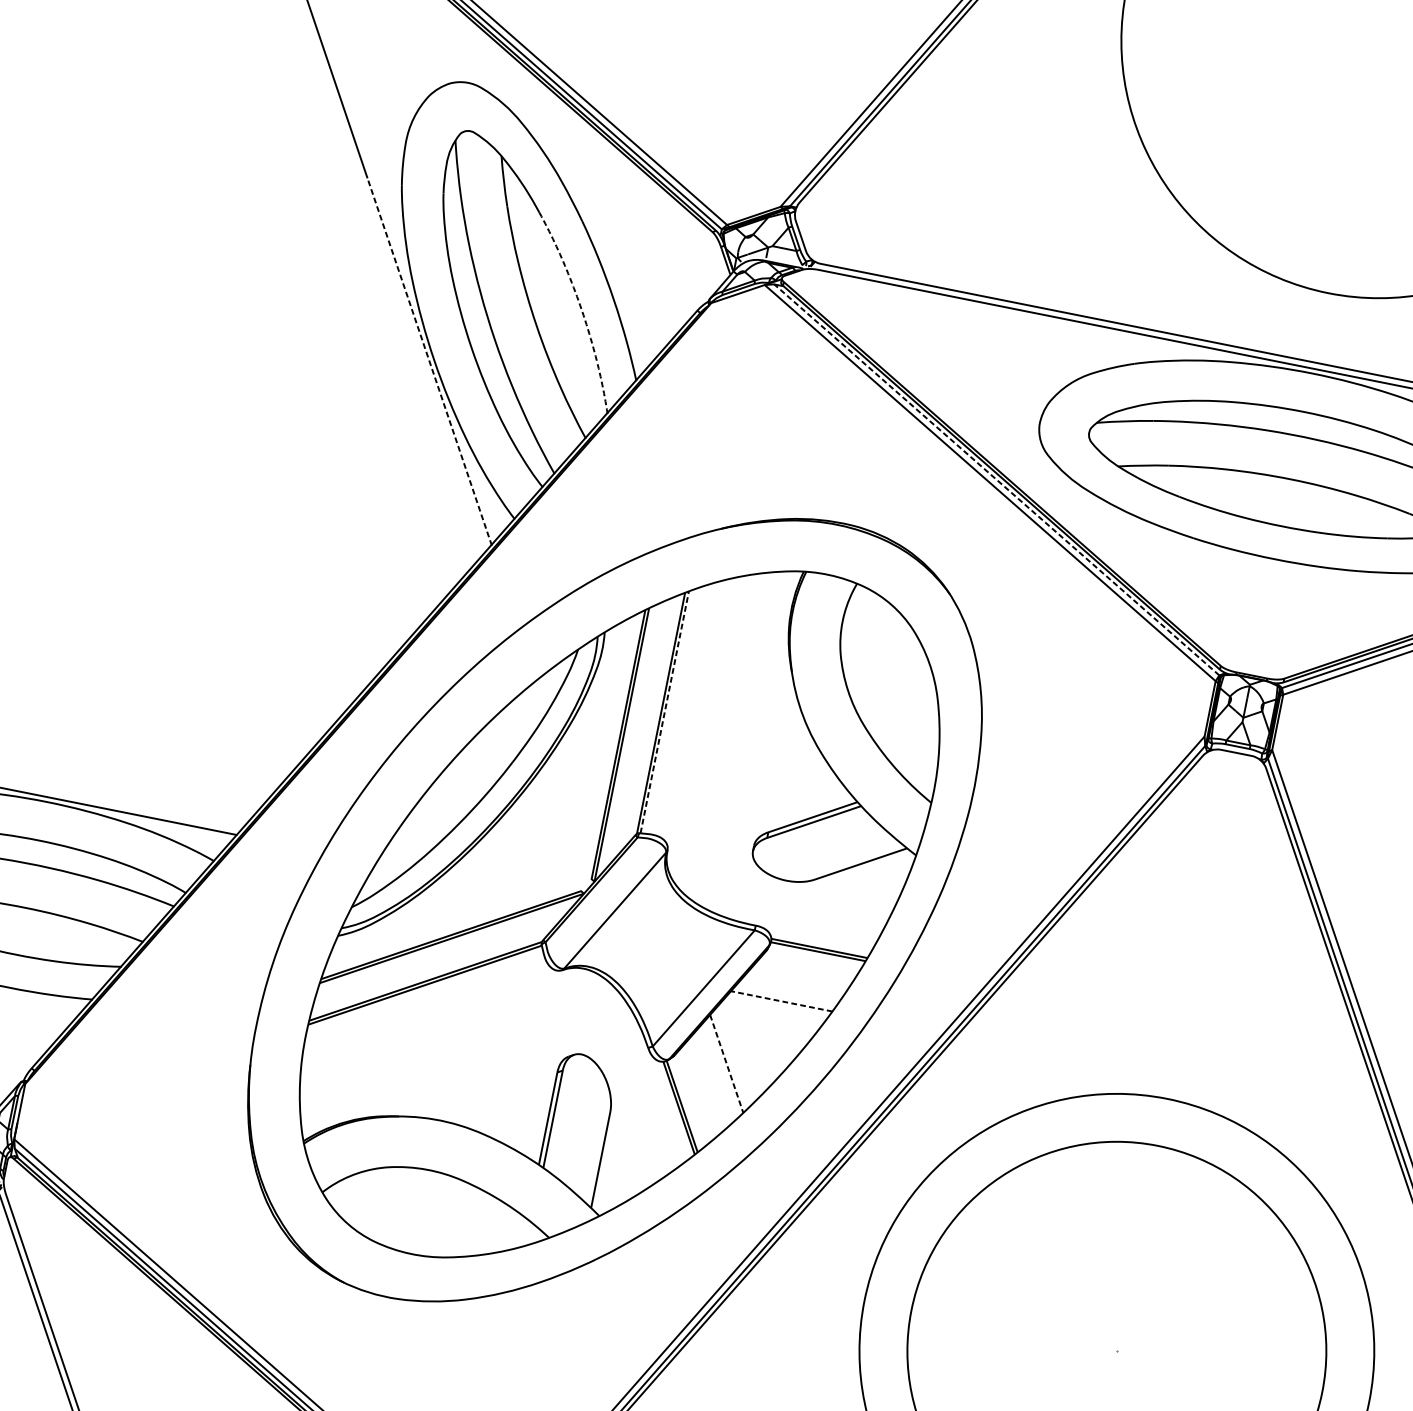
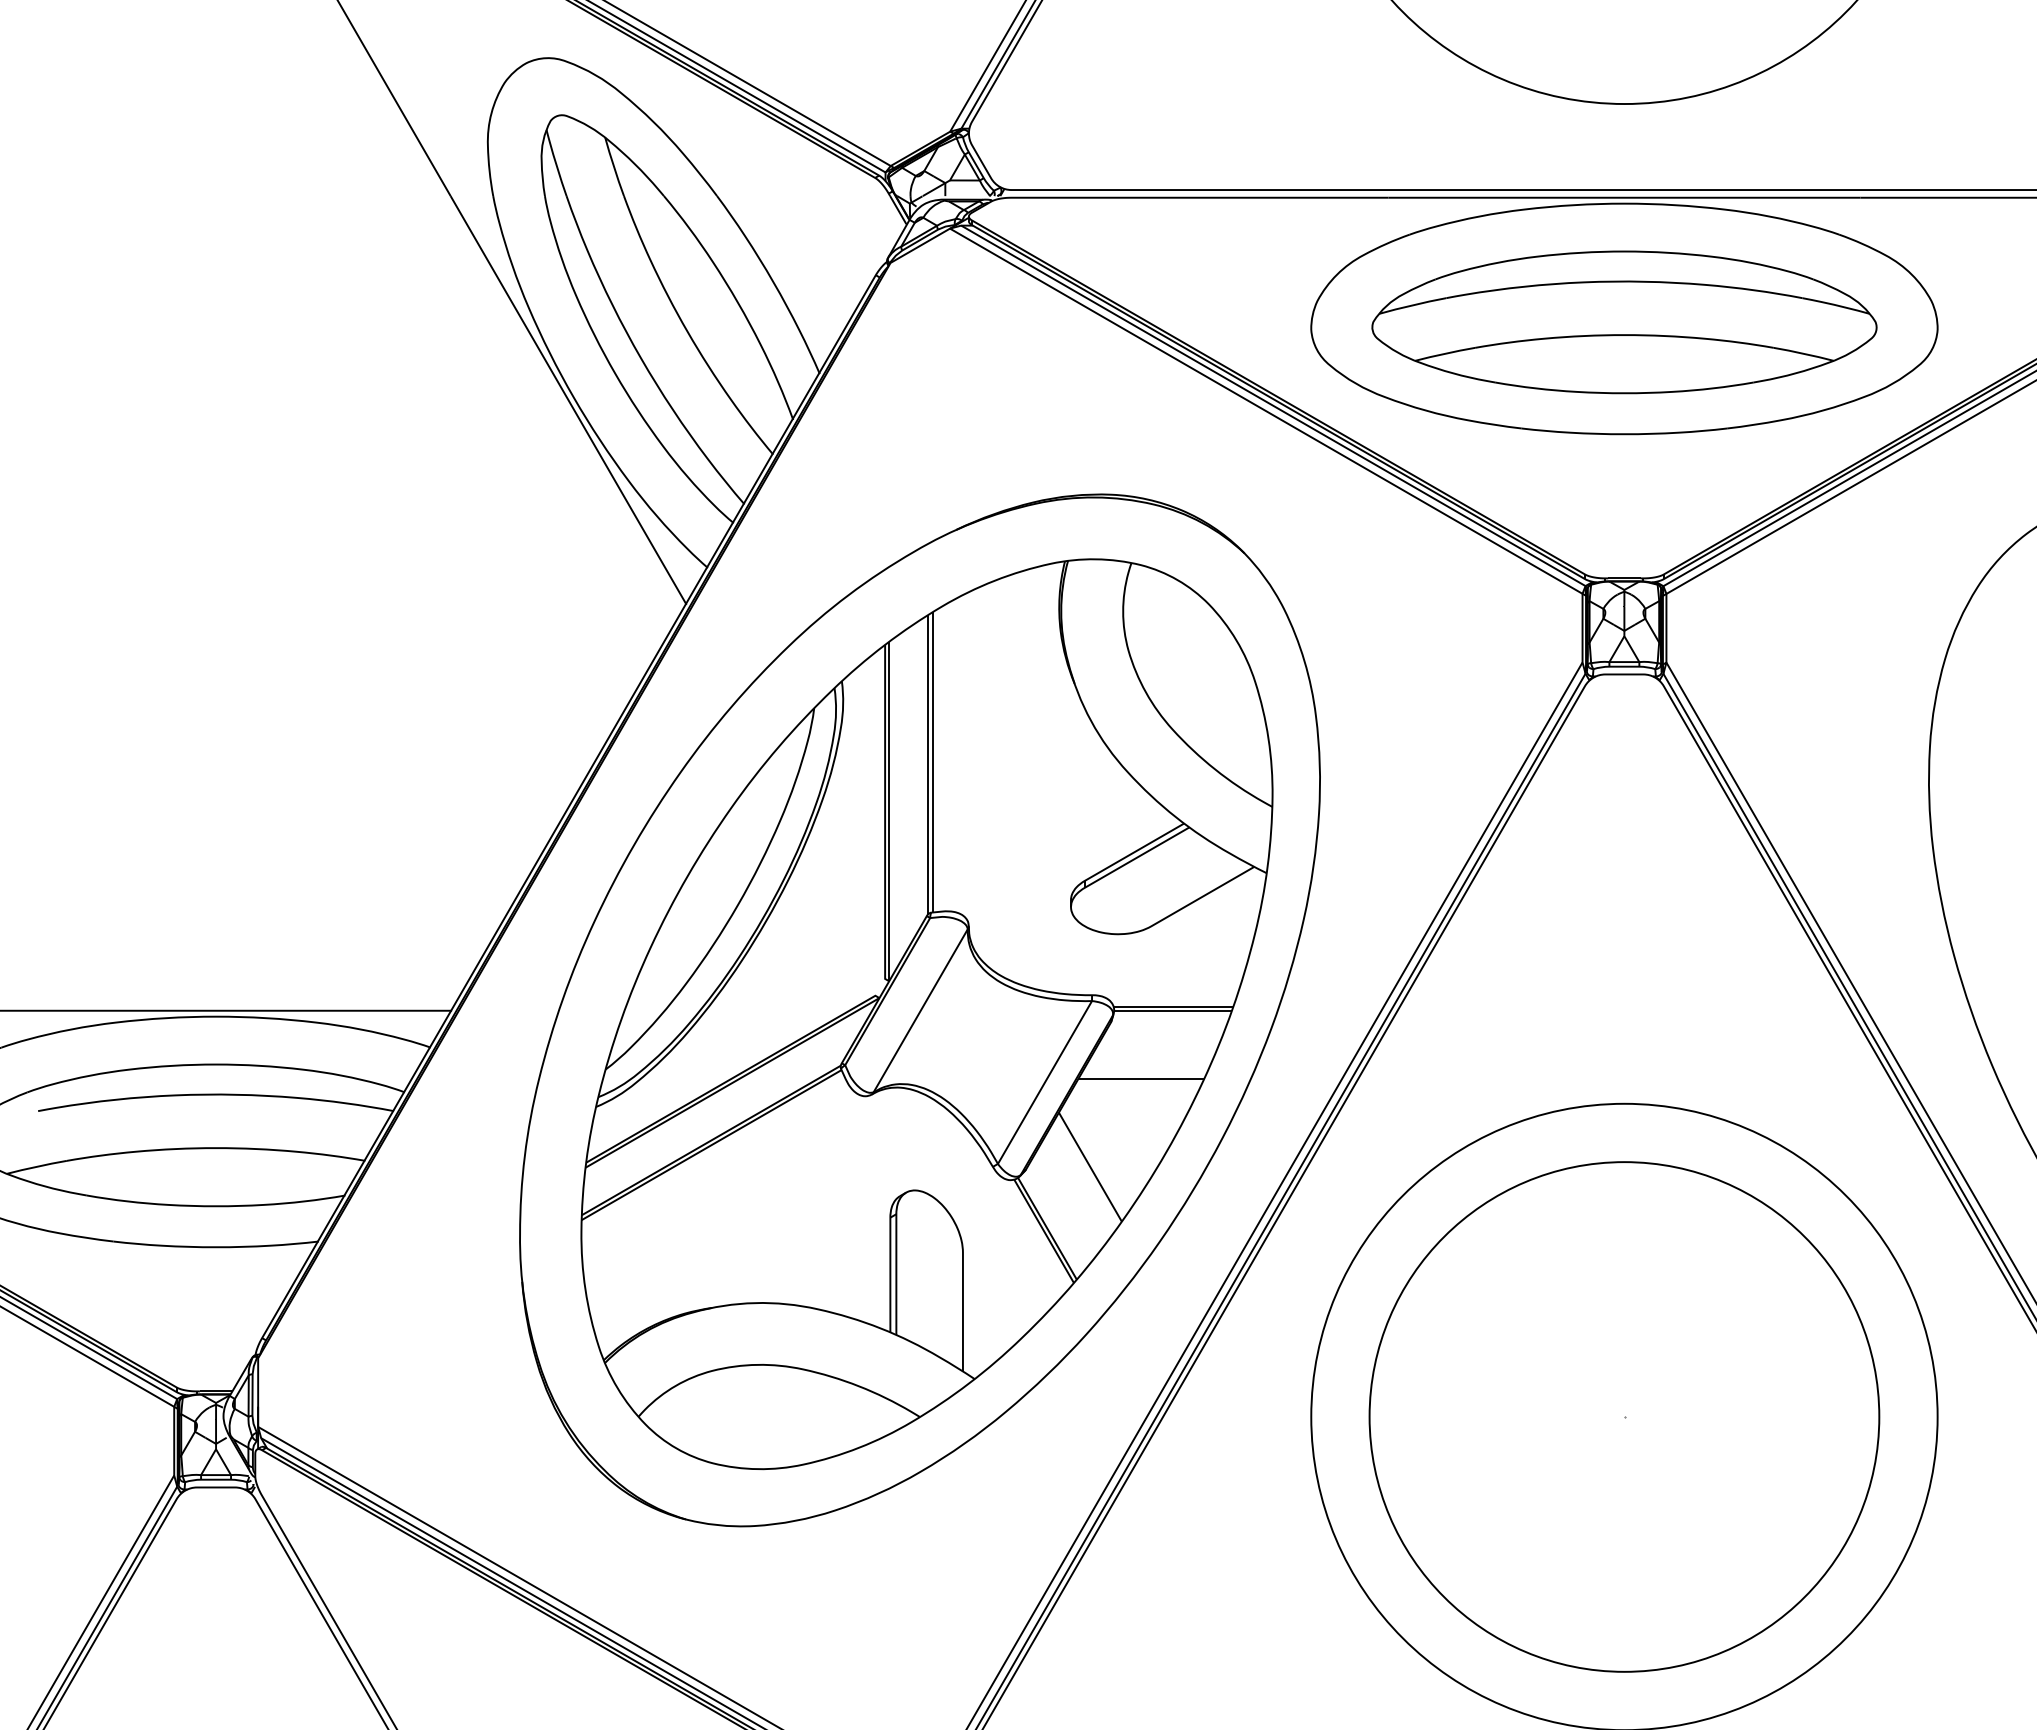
line: (581, 310) -> (737, 302), dashed -> solid
line: (429, 362) -> (568, 400), dashed -> solid
line: (996, 479) -> (1272, 405), dashed -> solid
line: (664, 711) -> (932, 761), dashed -> solid
line: (782, 1001) -> (1141, 1079), dashed -> solid
line: (726, 1064) -> (1090, 1167), dashed -> solid

